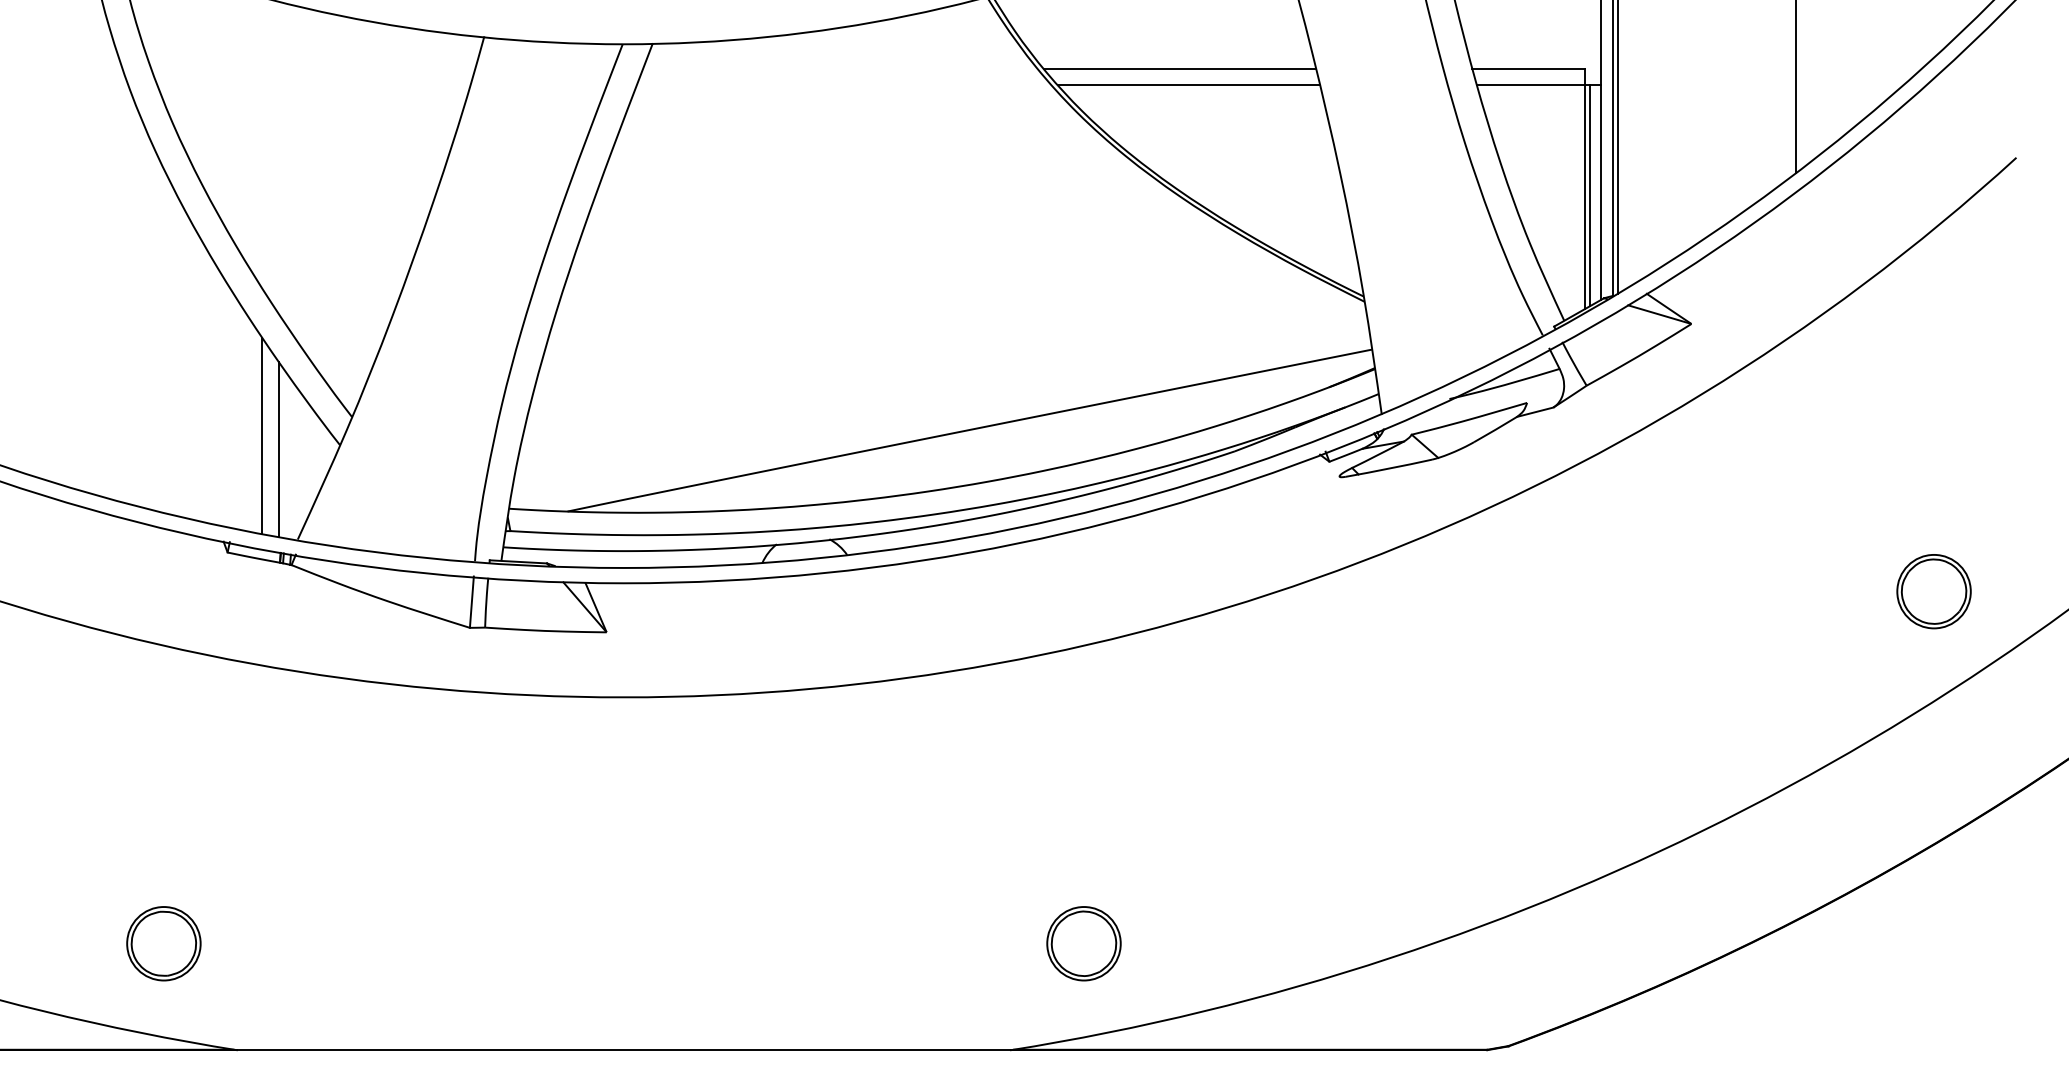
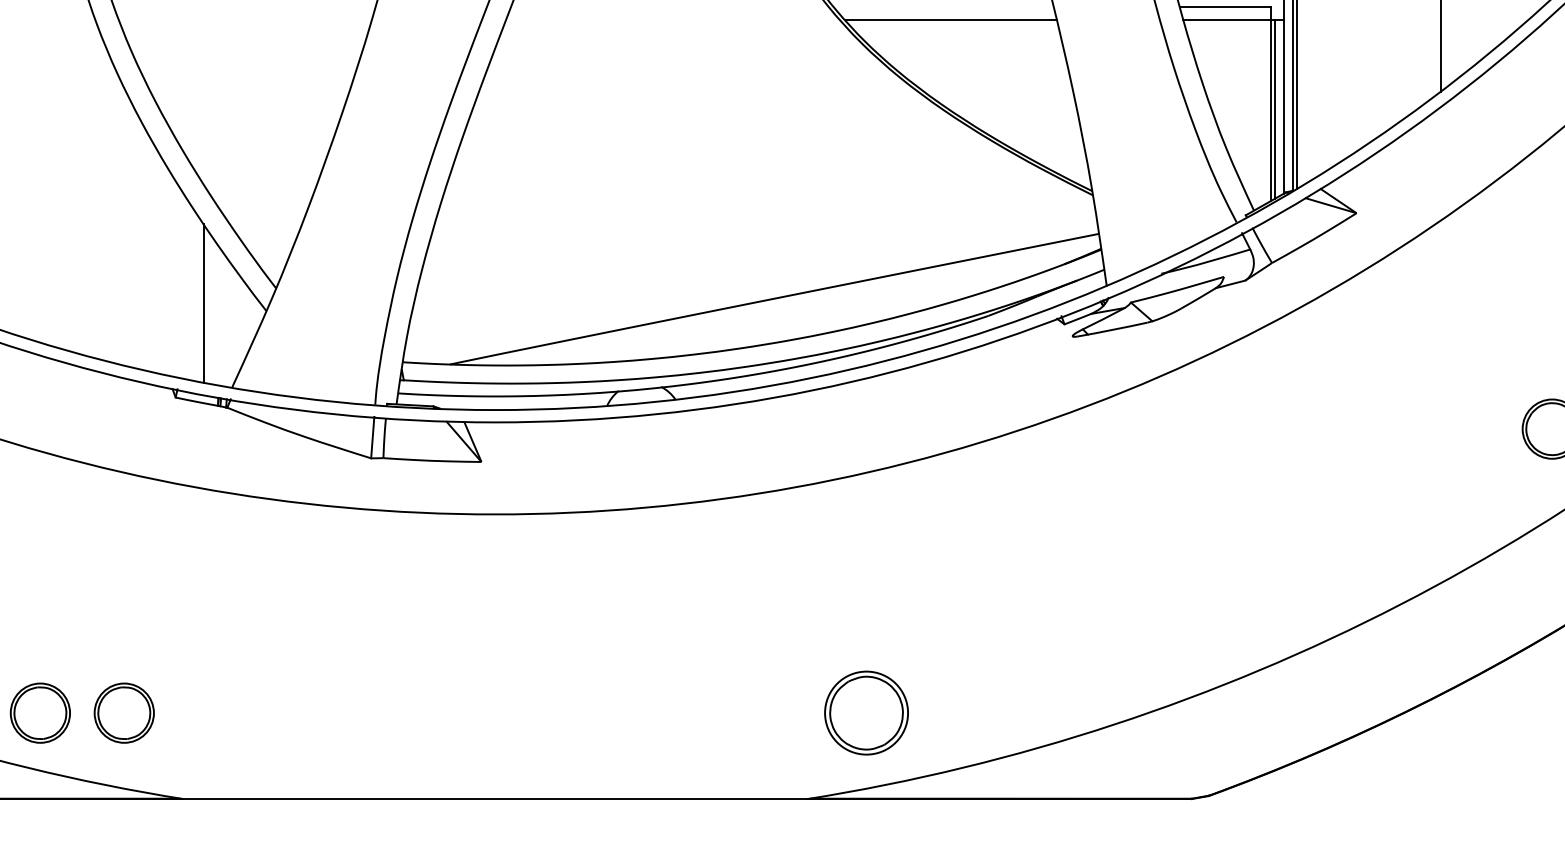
line: (1179, 68) -> (943, 7), removed
line: (278, 449) -> (216, 314), removed
part: (59, 943) -> (40, 712), added
part: (1083, 943) -> (866, 712), size x1.4

